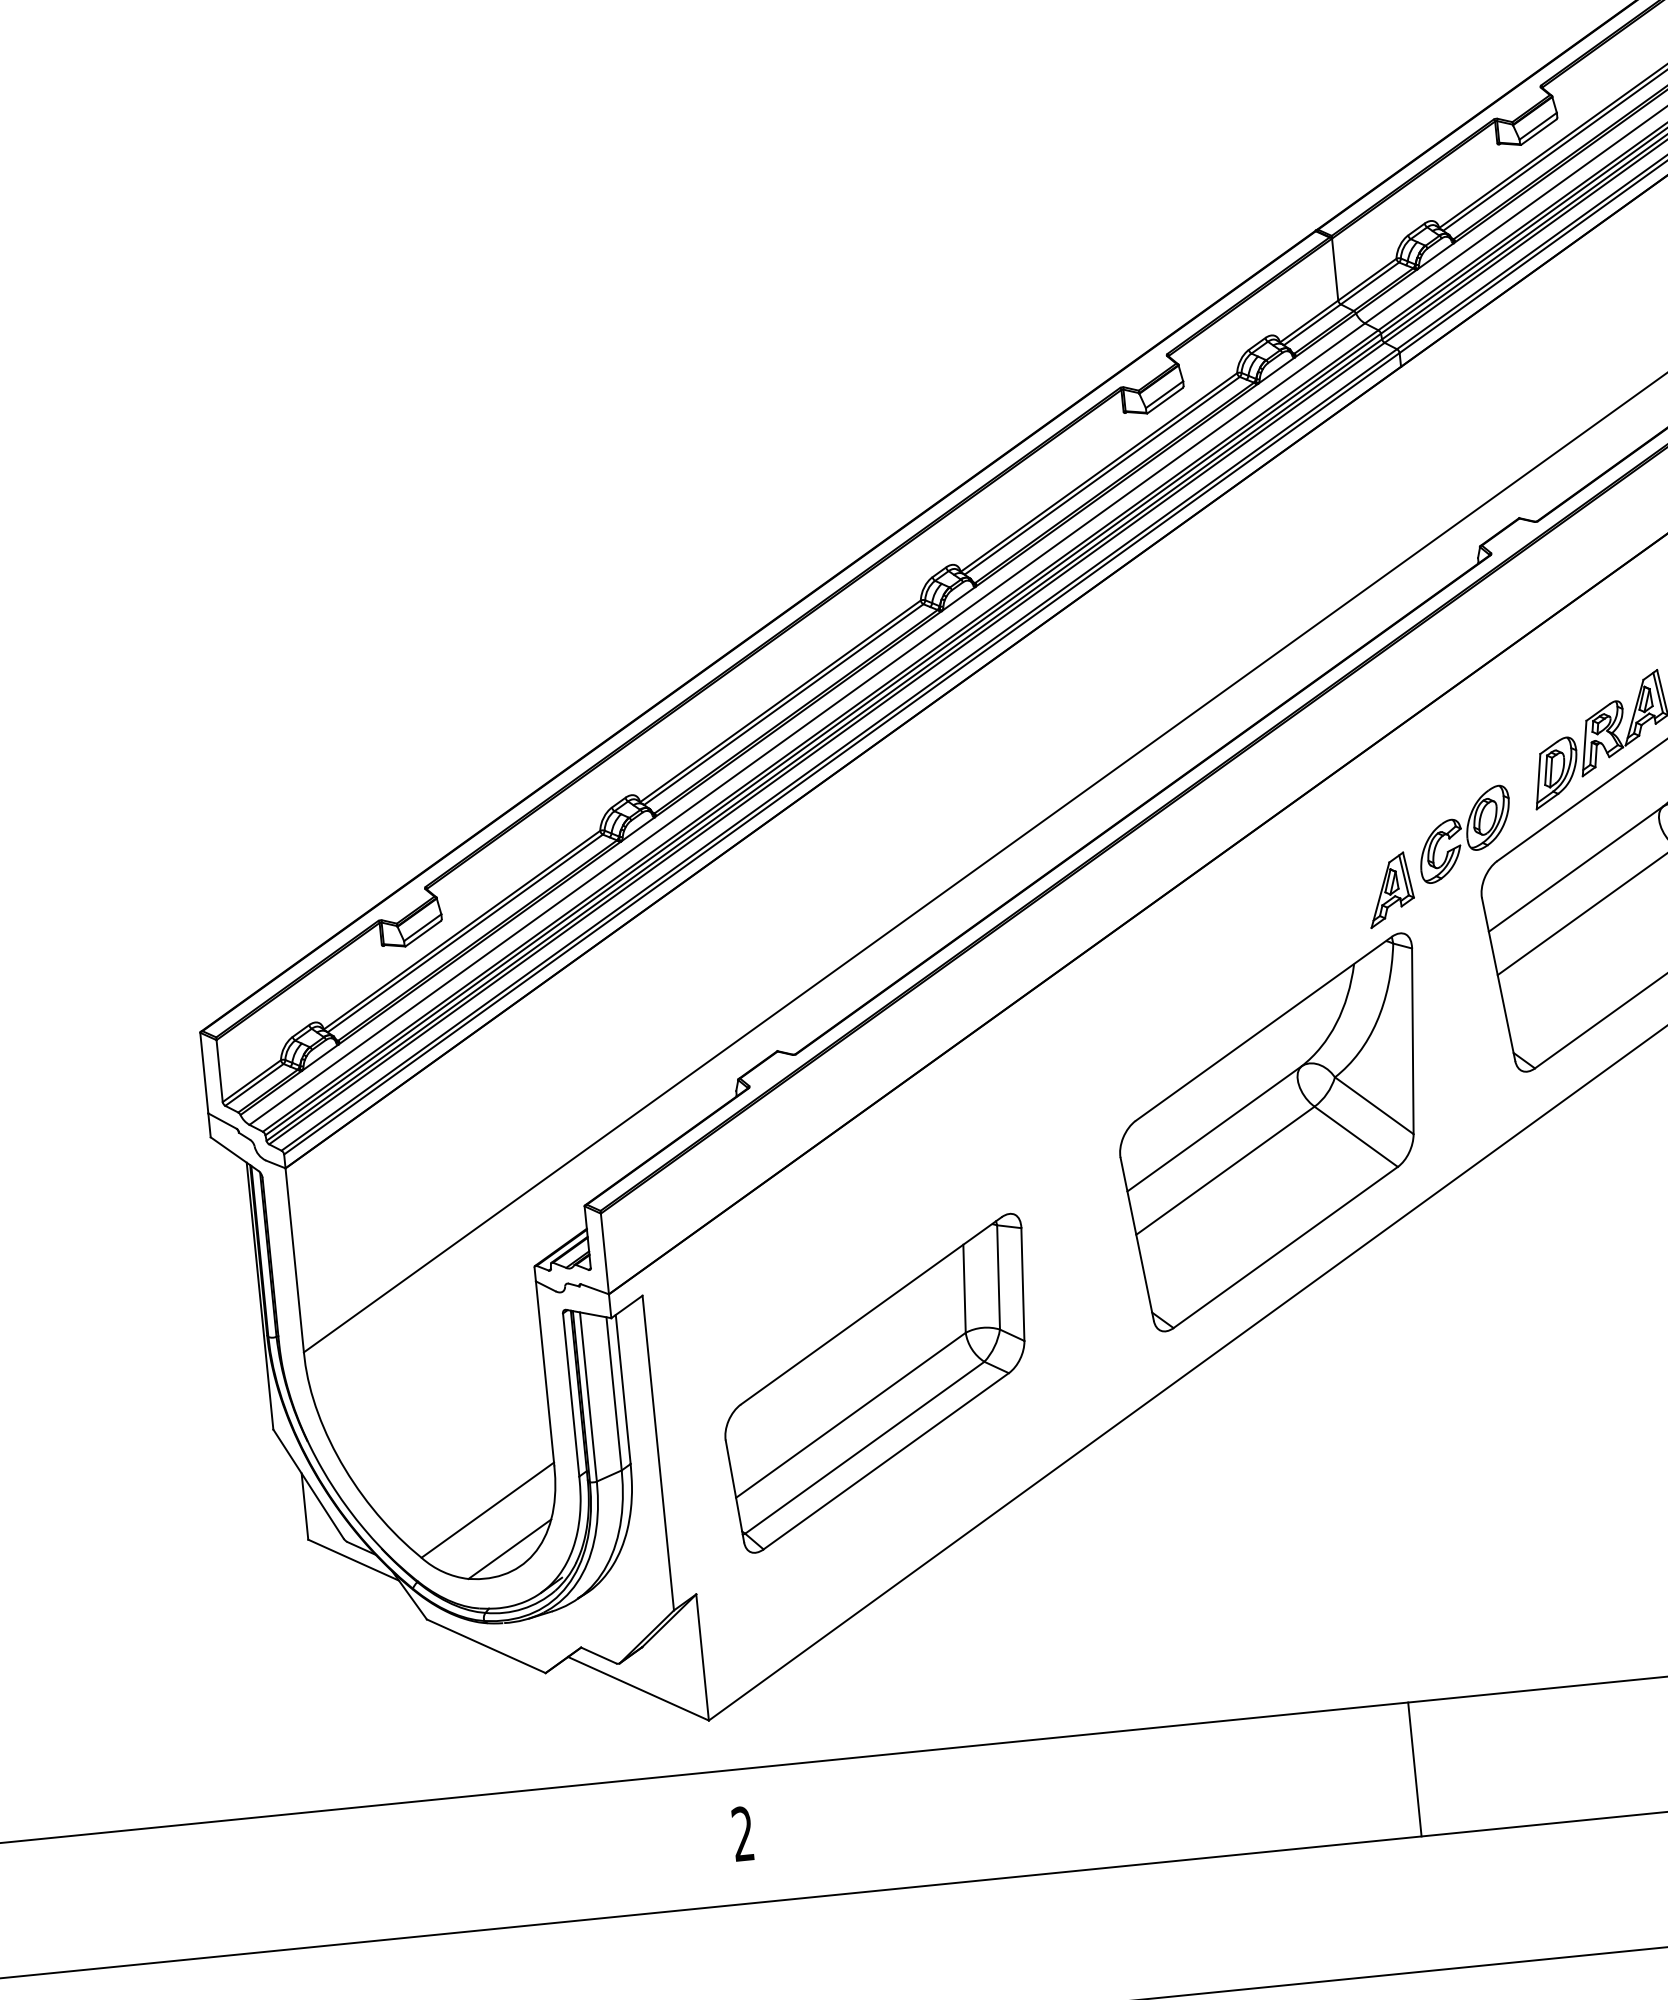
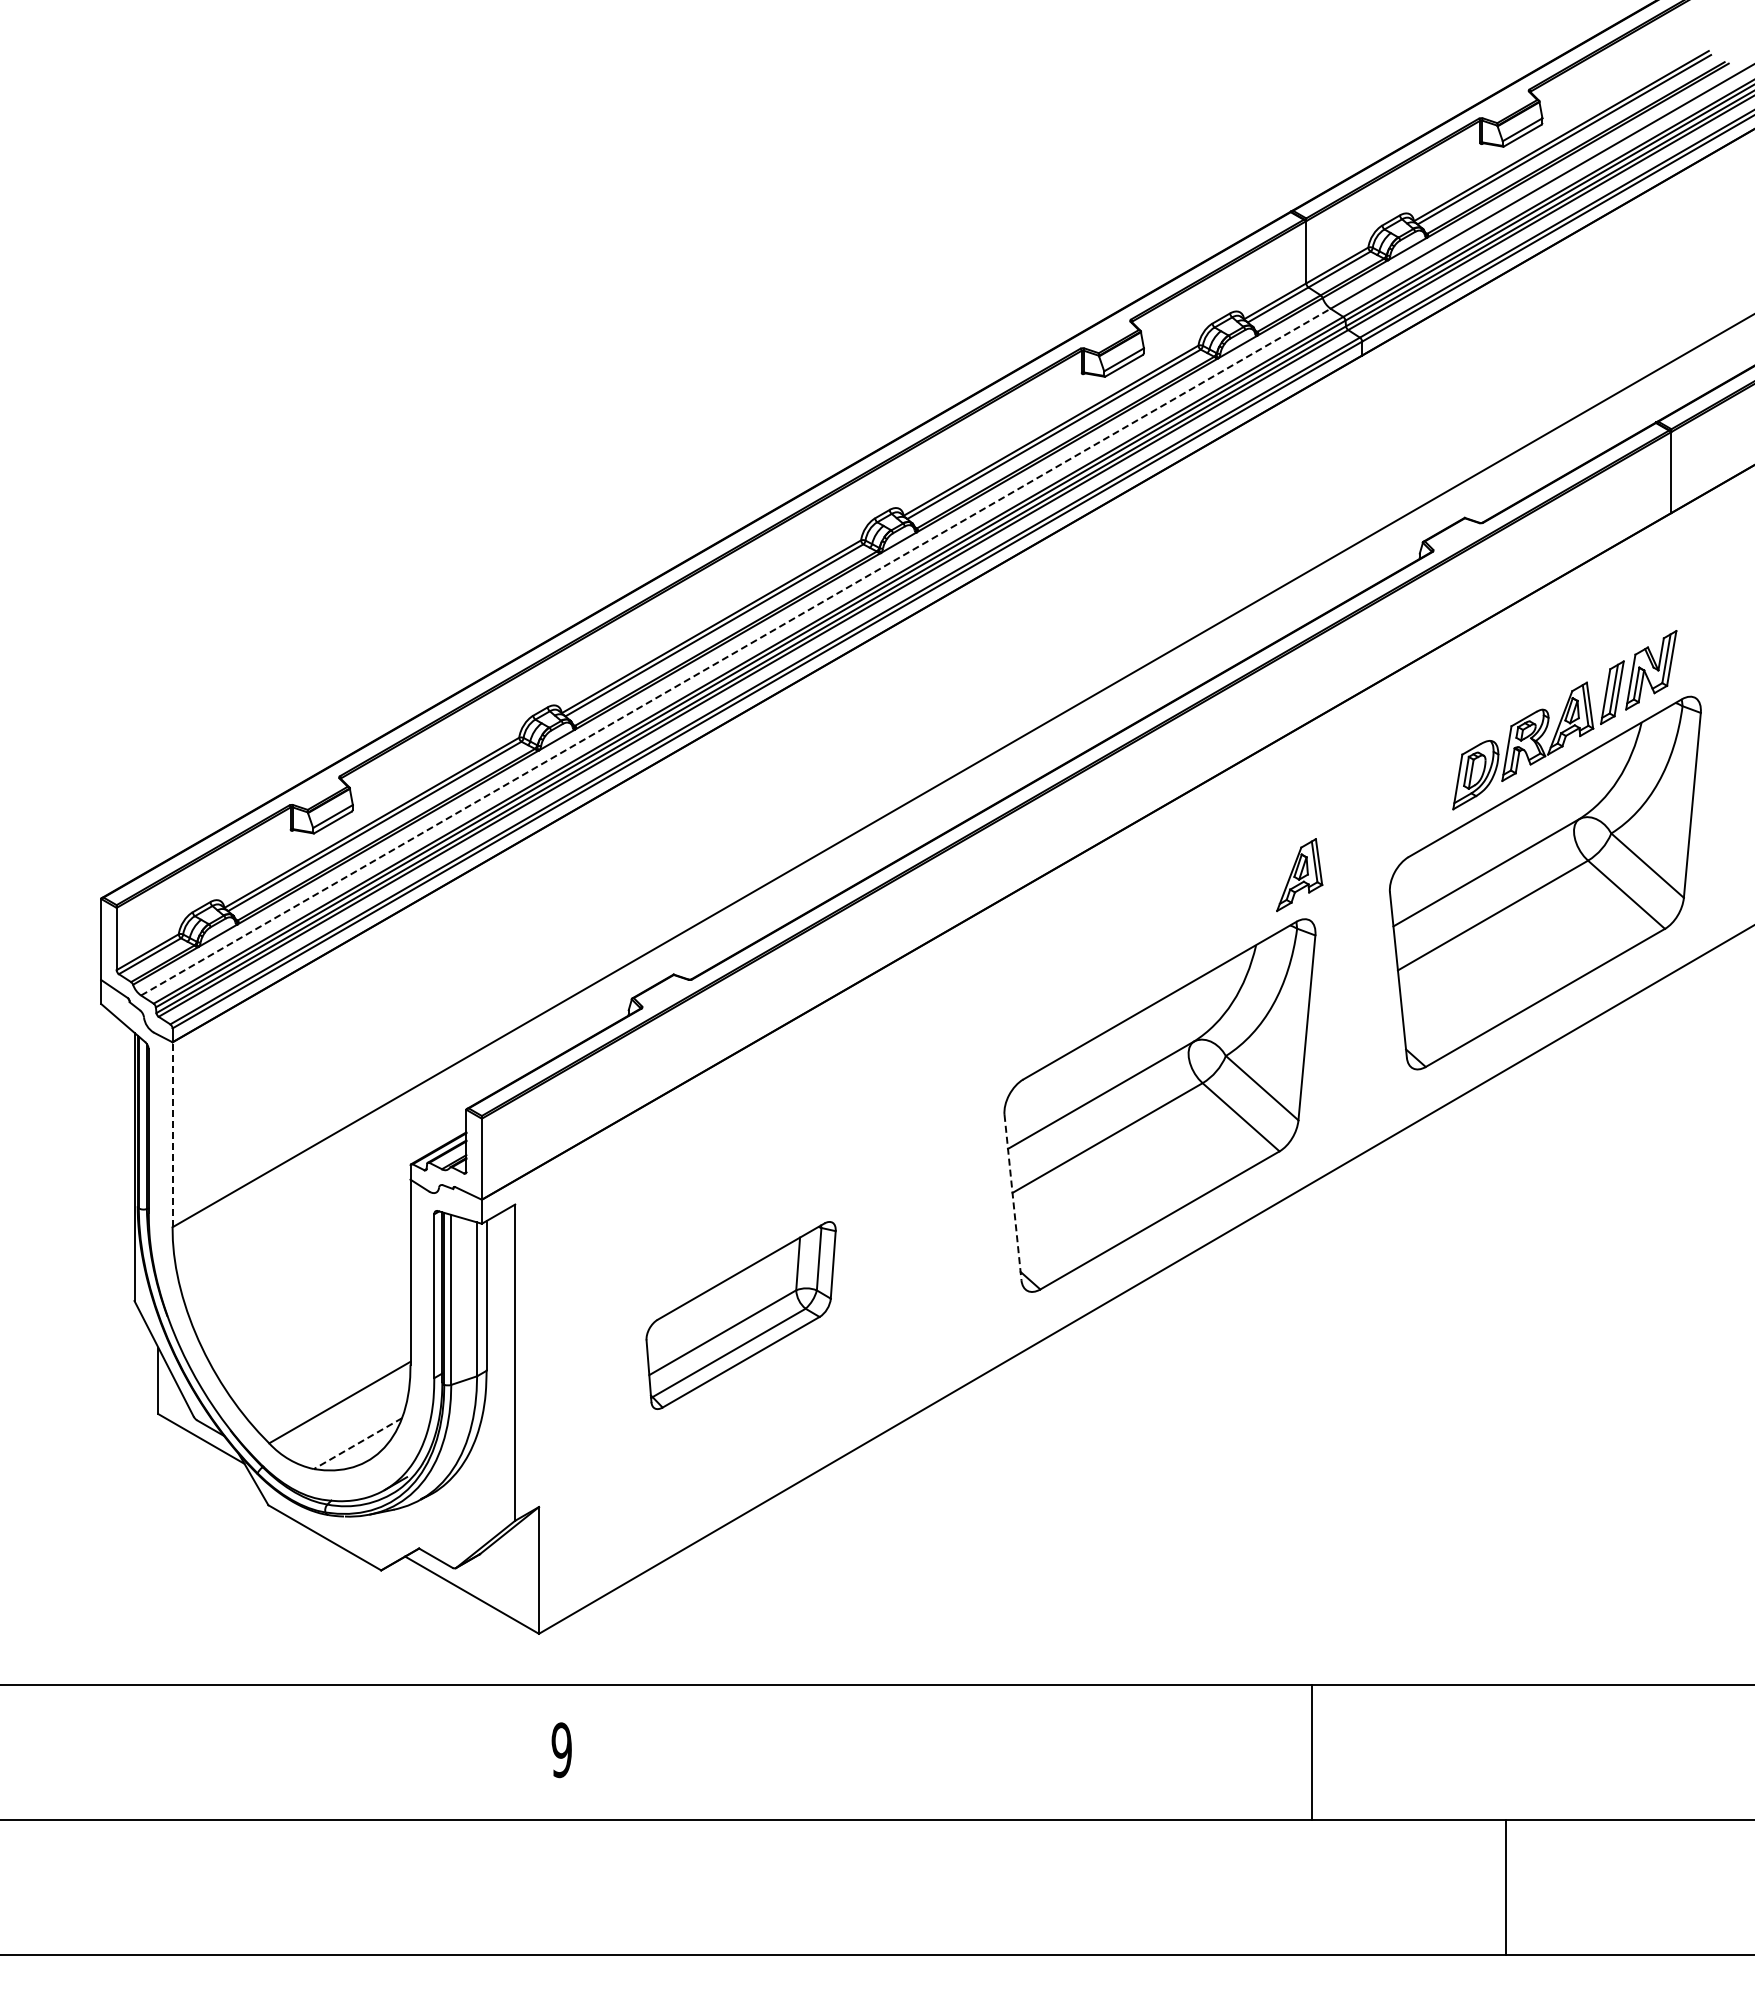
line: (806, 724) -> (735, 652), solid -> dashed
part: (1465, 834) -> (1379, 827), removed
line: (1137, 1240) -> (1013, 1198), solid -> dashed
line: (294, 1260) -> (172, 1134), solid -> dashed
part: (877, 1383) -> (740, 1315), size x0.6
line: (510, 1549) -> (358, 1443), solid -> dashed
line: (1414, 1769) -> (1311, 1752), moved
text: (742, 1834) -> (561, 1750), 2 -> 9

